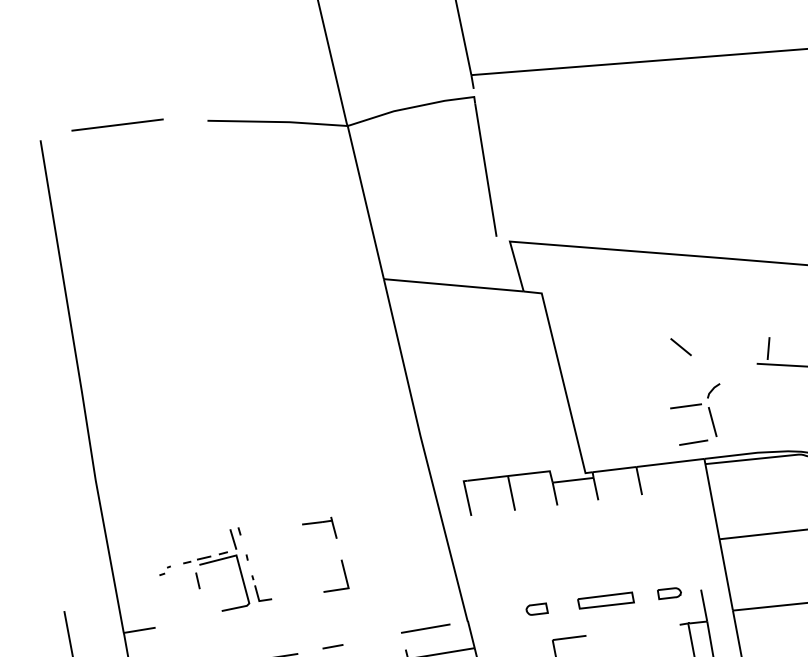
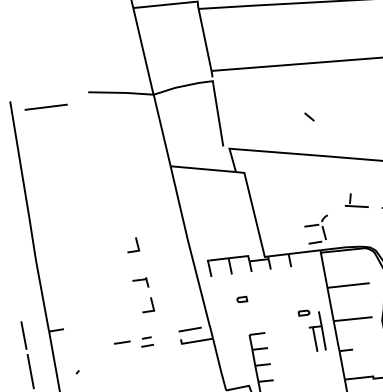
line: (116, 123) -> (45, 106), moved
line: (681, 345) -> (309, 116), moved
line: (310, 446) -> (136, 244), added
part: (214, 570) -> (91, 302), removed
part: (606, 600) -> (274, 316), removed
part: (537, 607) -> (242, 298), moved

